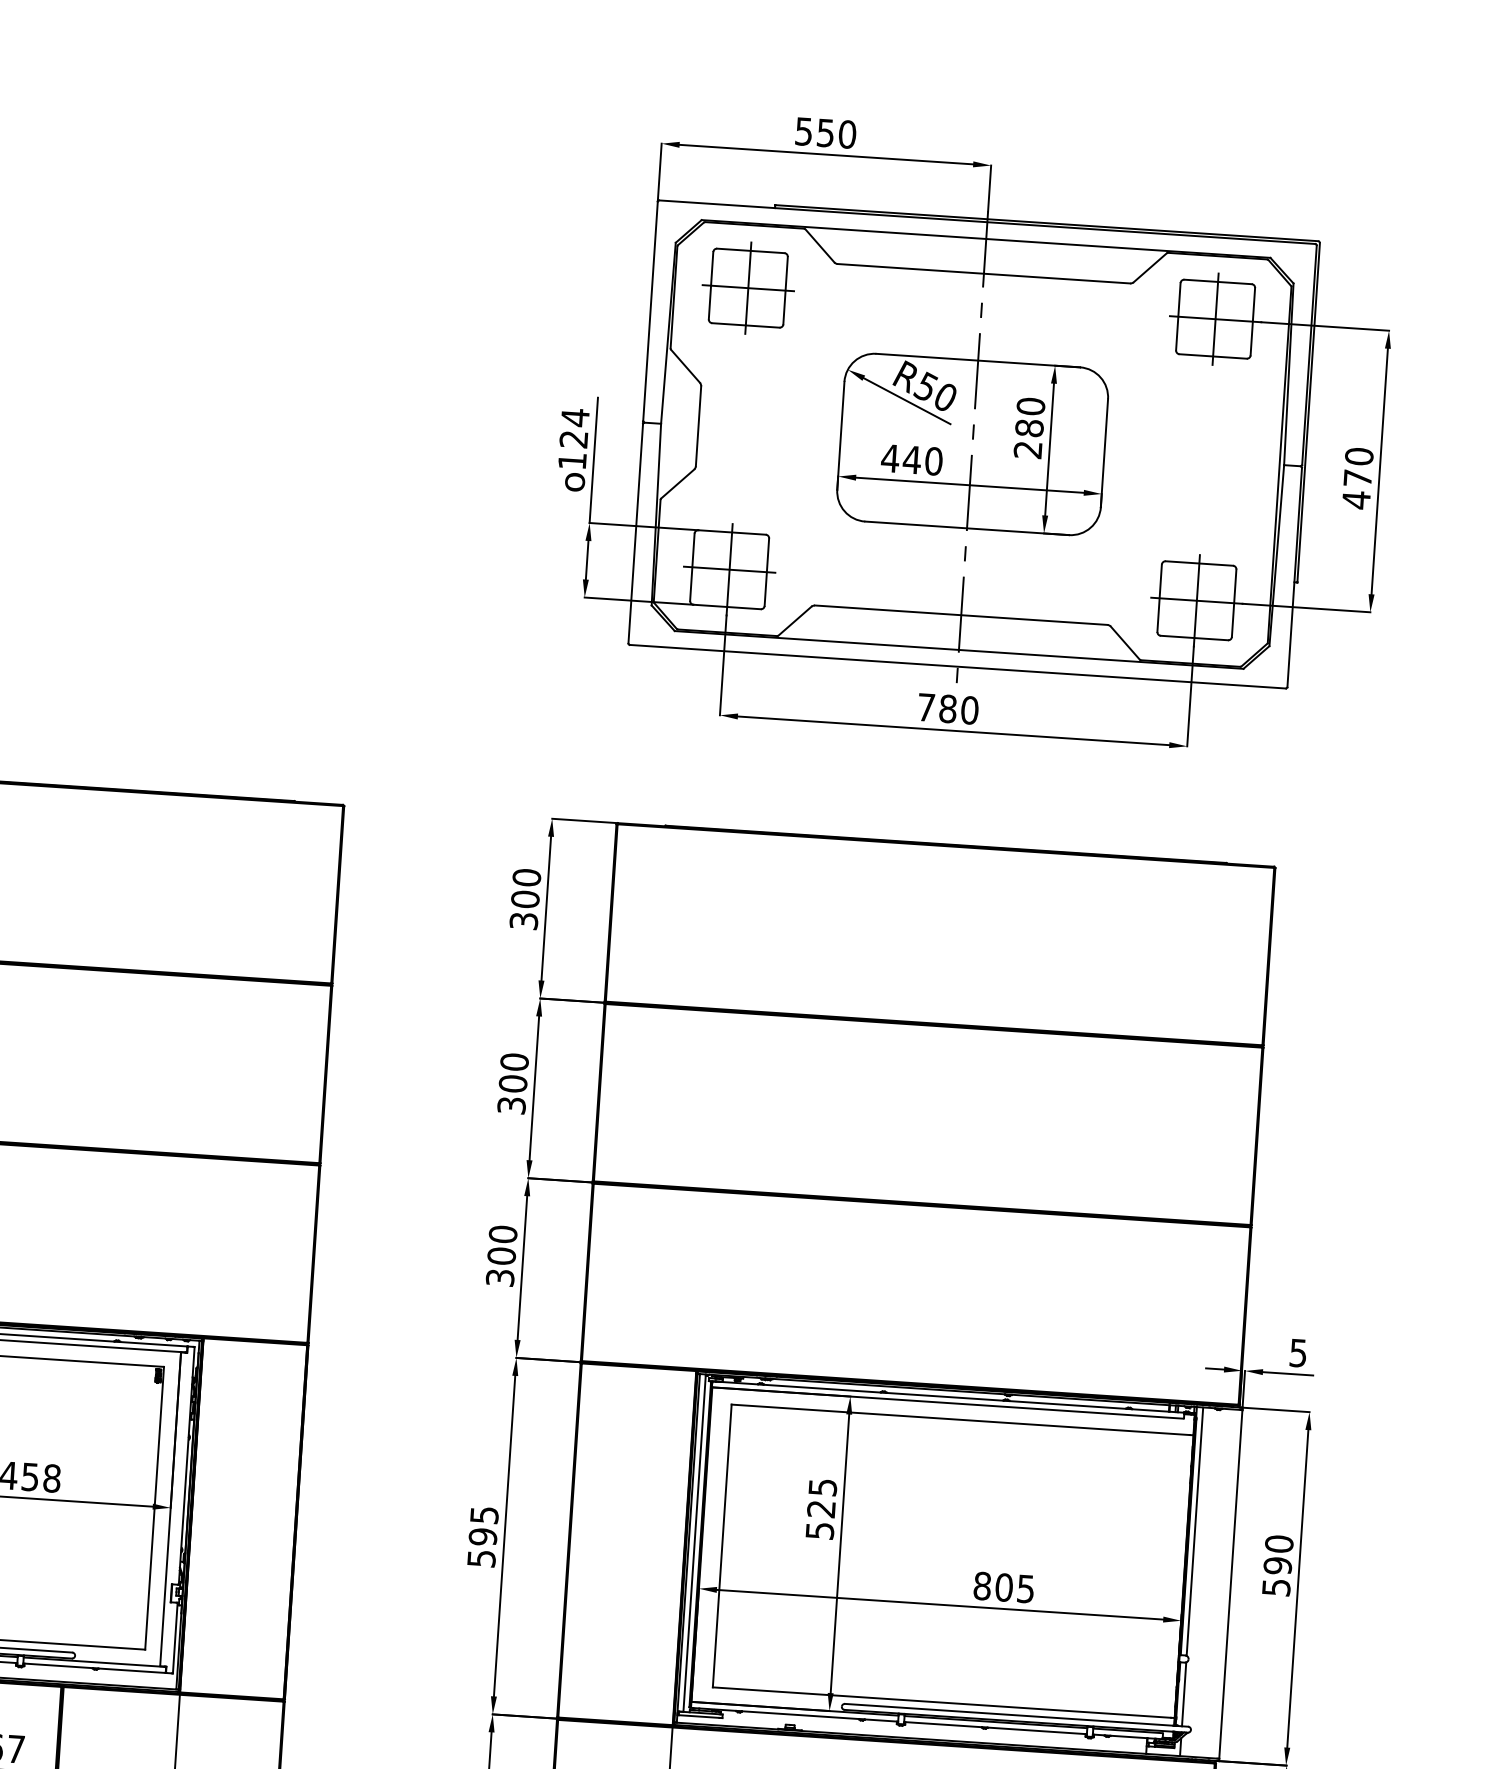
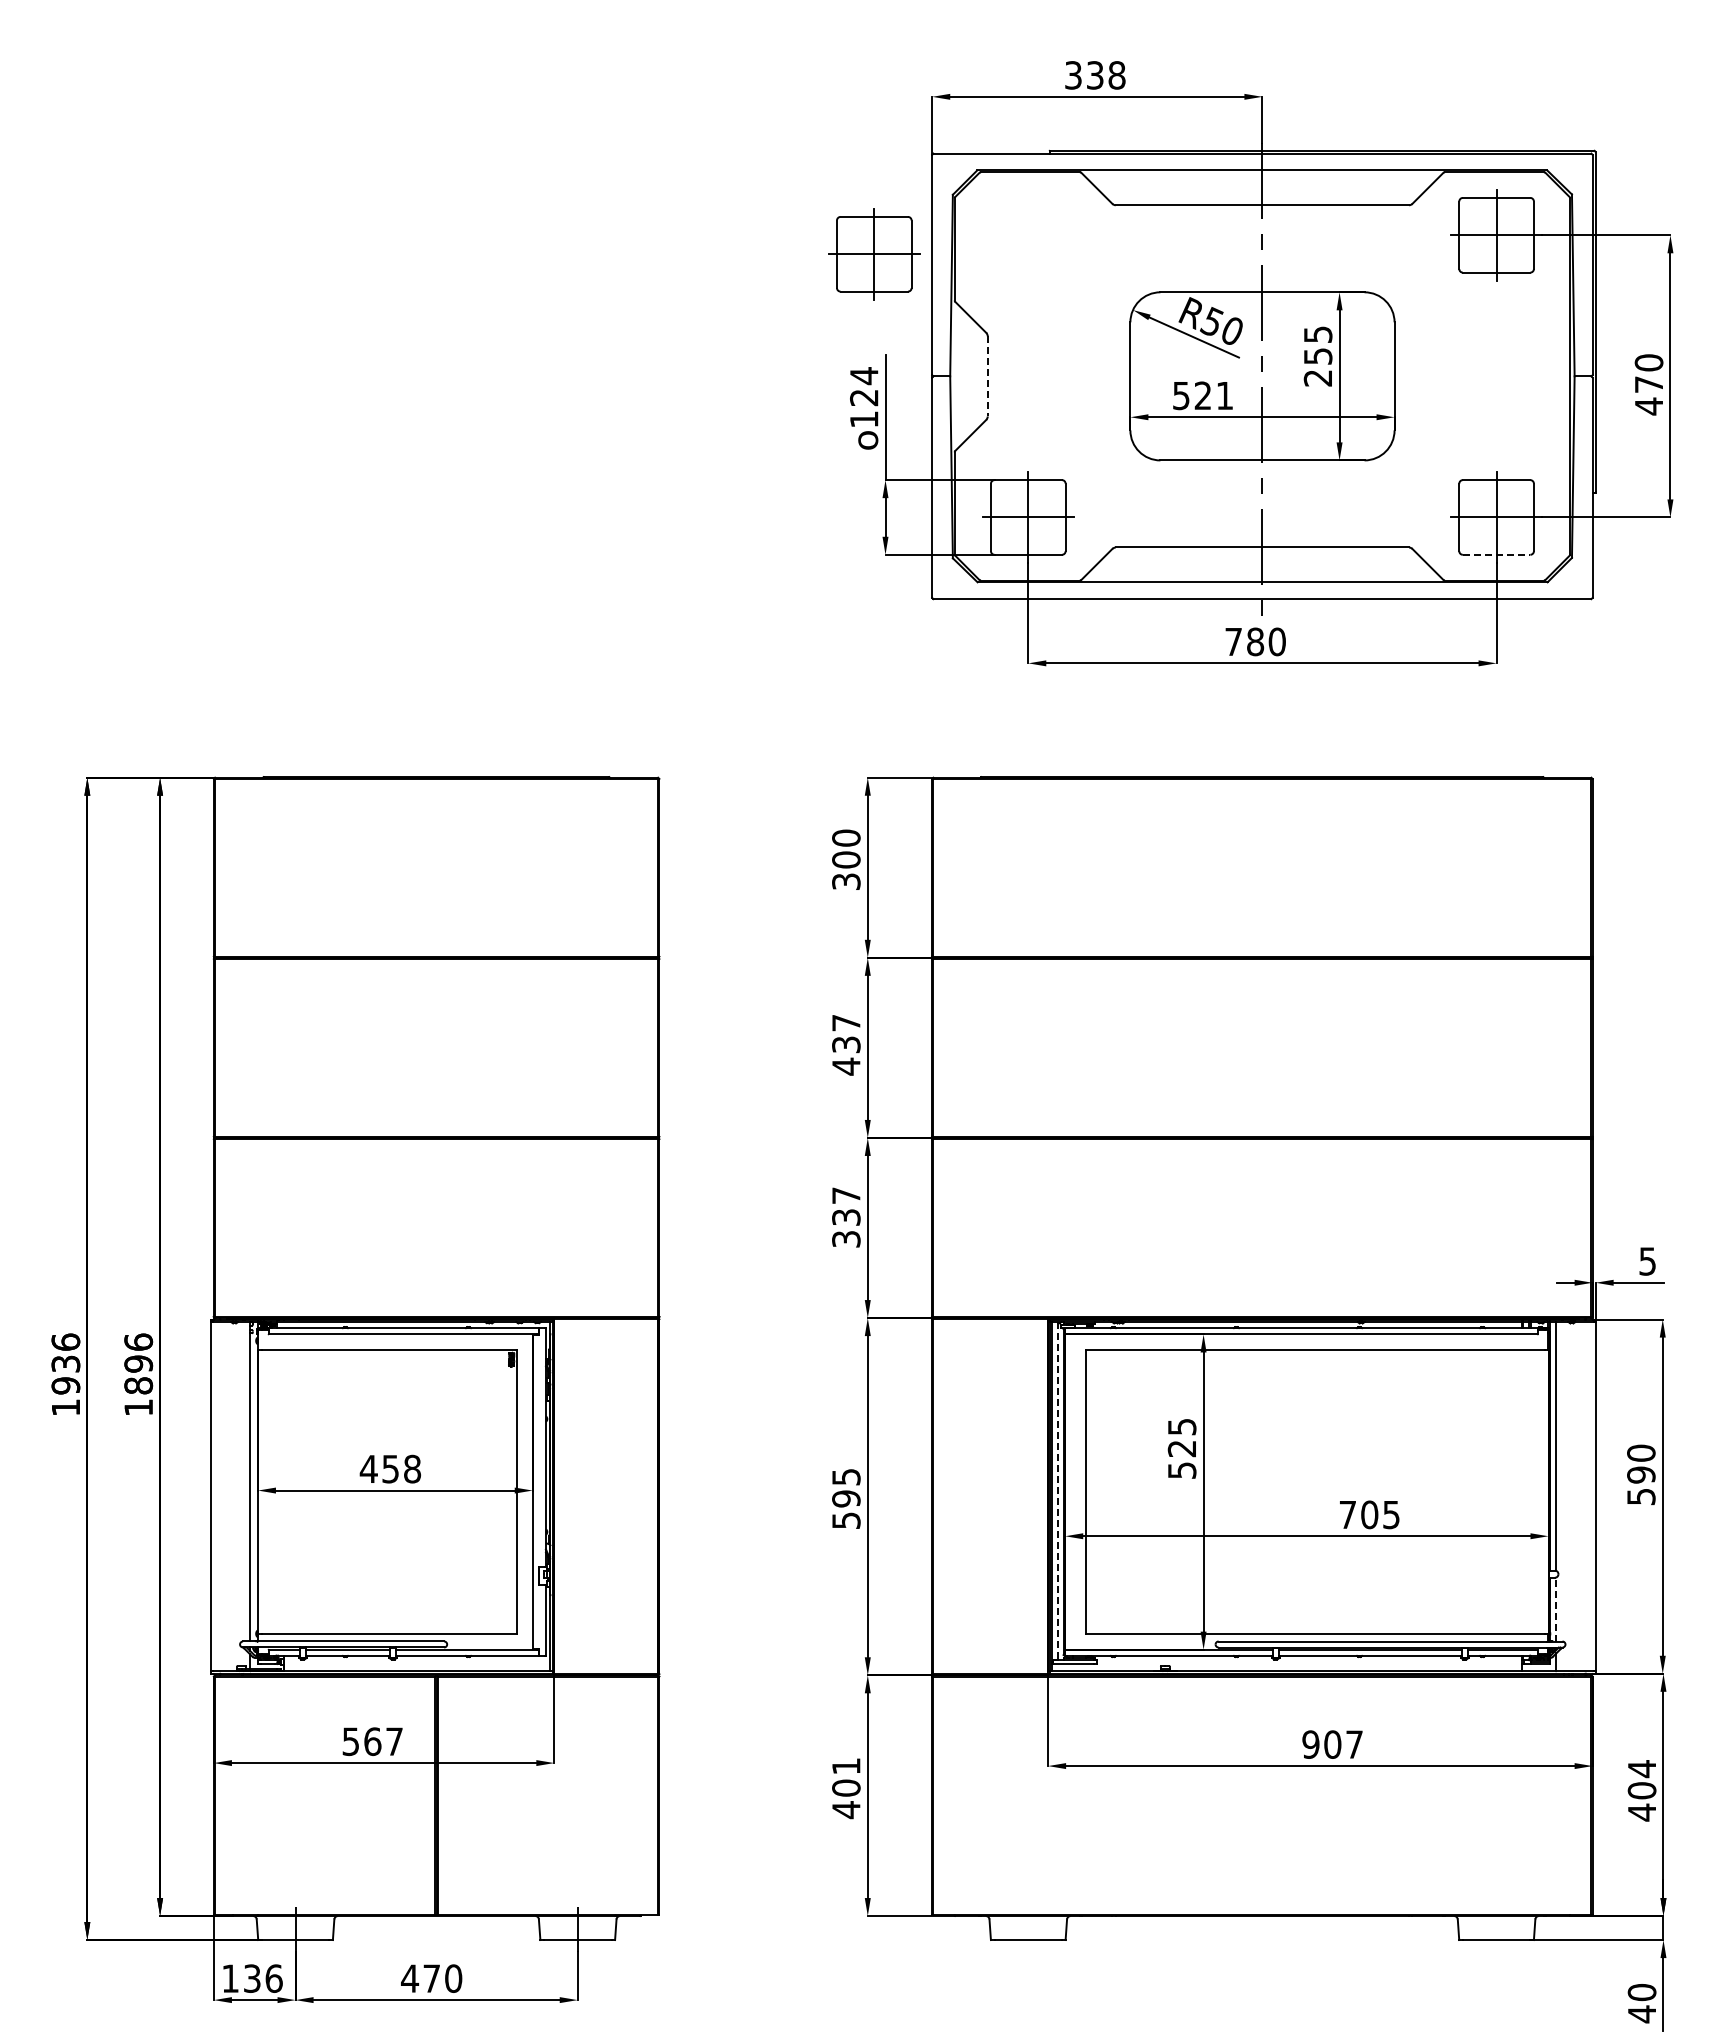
text: (825, 133) -> (1095, 75), 550 -> 338
part: (748, 288) -> (874, 254), moved
text: (1029, 417) -> (1317, 345), 280 -> 255
line: (698, 426) -> (987, 376), solid -> dashed
text: (911, 459) -> (1202, 395), 440 -> 521
line: (1194, 637) -> (1496, 554), solid -> dashed
text: (513, 1083) -> (846, 1044), 300 -> 437
text: (502, 1245) -> (846, 1206), 300 -> 337
line: (694, 1542) -> (1057, 1490), solid -> dashed
text: (982, 1585) -> (1347, 1514), 805 -> 705
line: (1184, 1694) -> (1556, 1609), solid -> dashed

